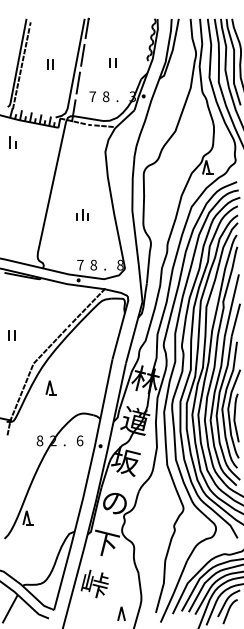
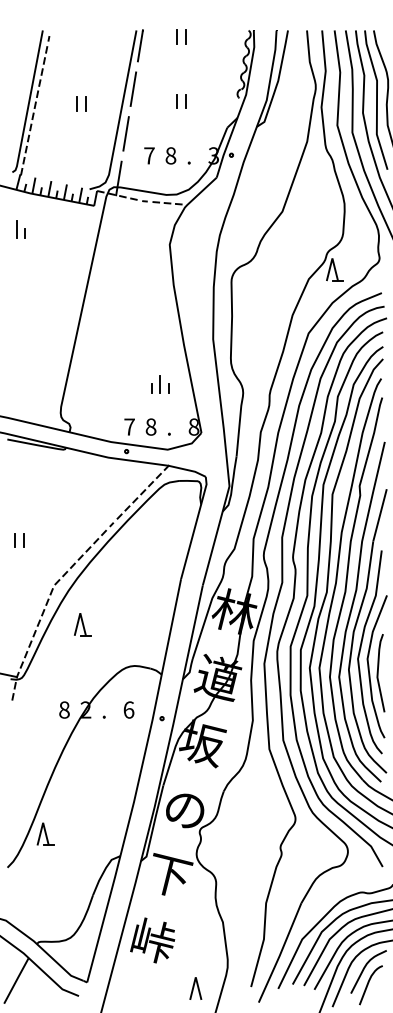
part: (112, 22) -> (181, 36), added
part: (82, 214) -> (160, 384), moved

